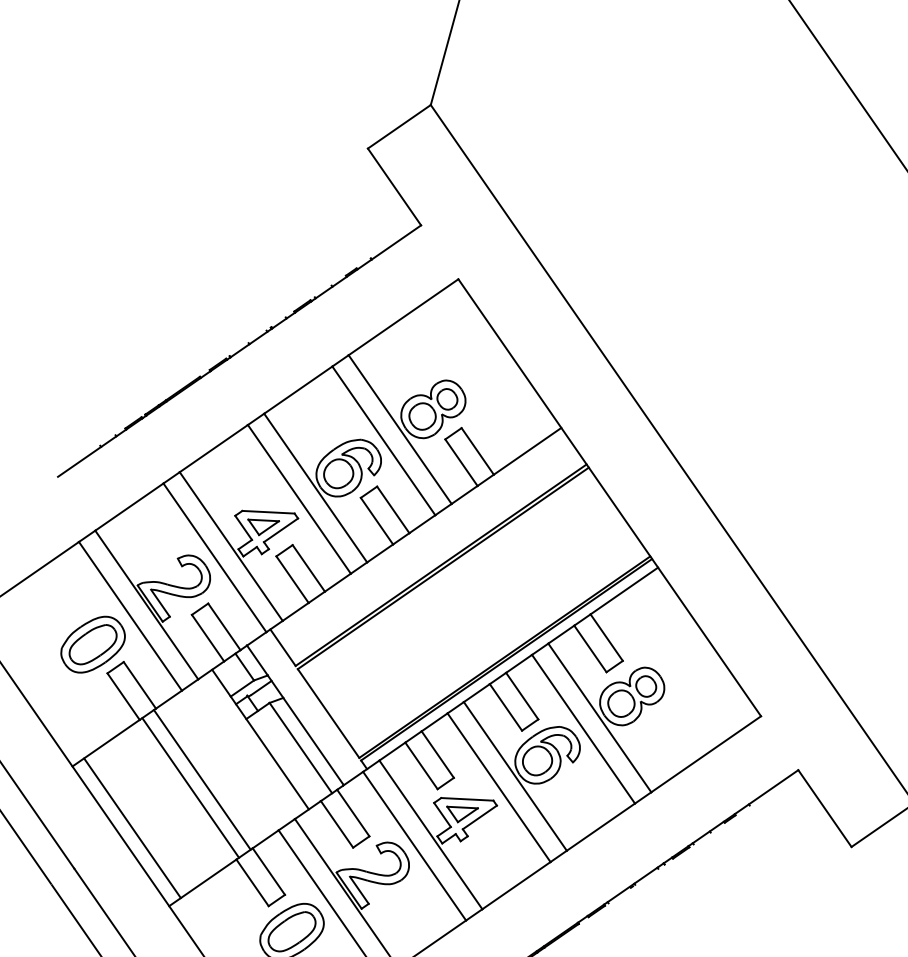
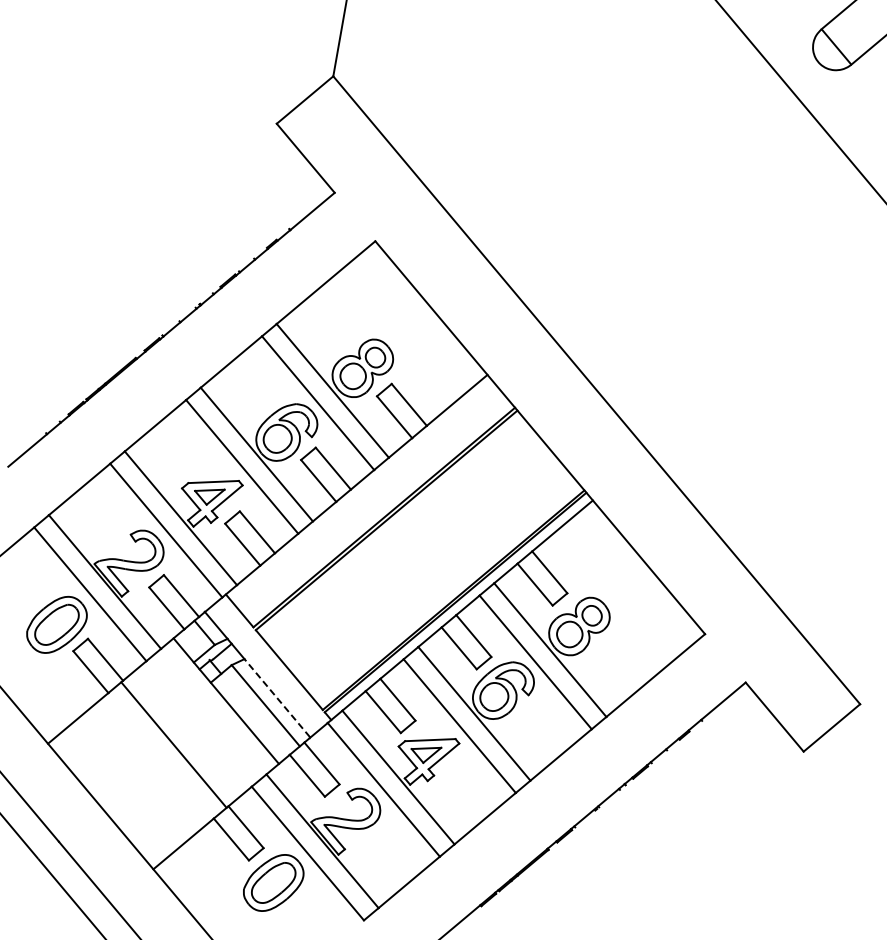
line: (313, 741) -> (277, 698), solid -> dashed
line: (190, 787) -> (163, 753), removed
line: (131, 827) -> (110, 797), removed

